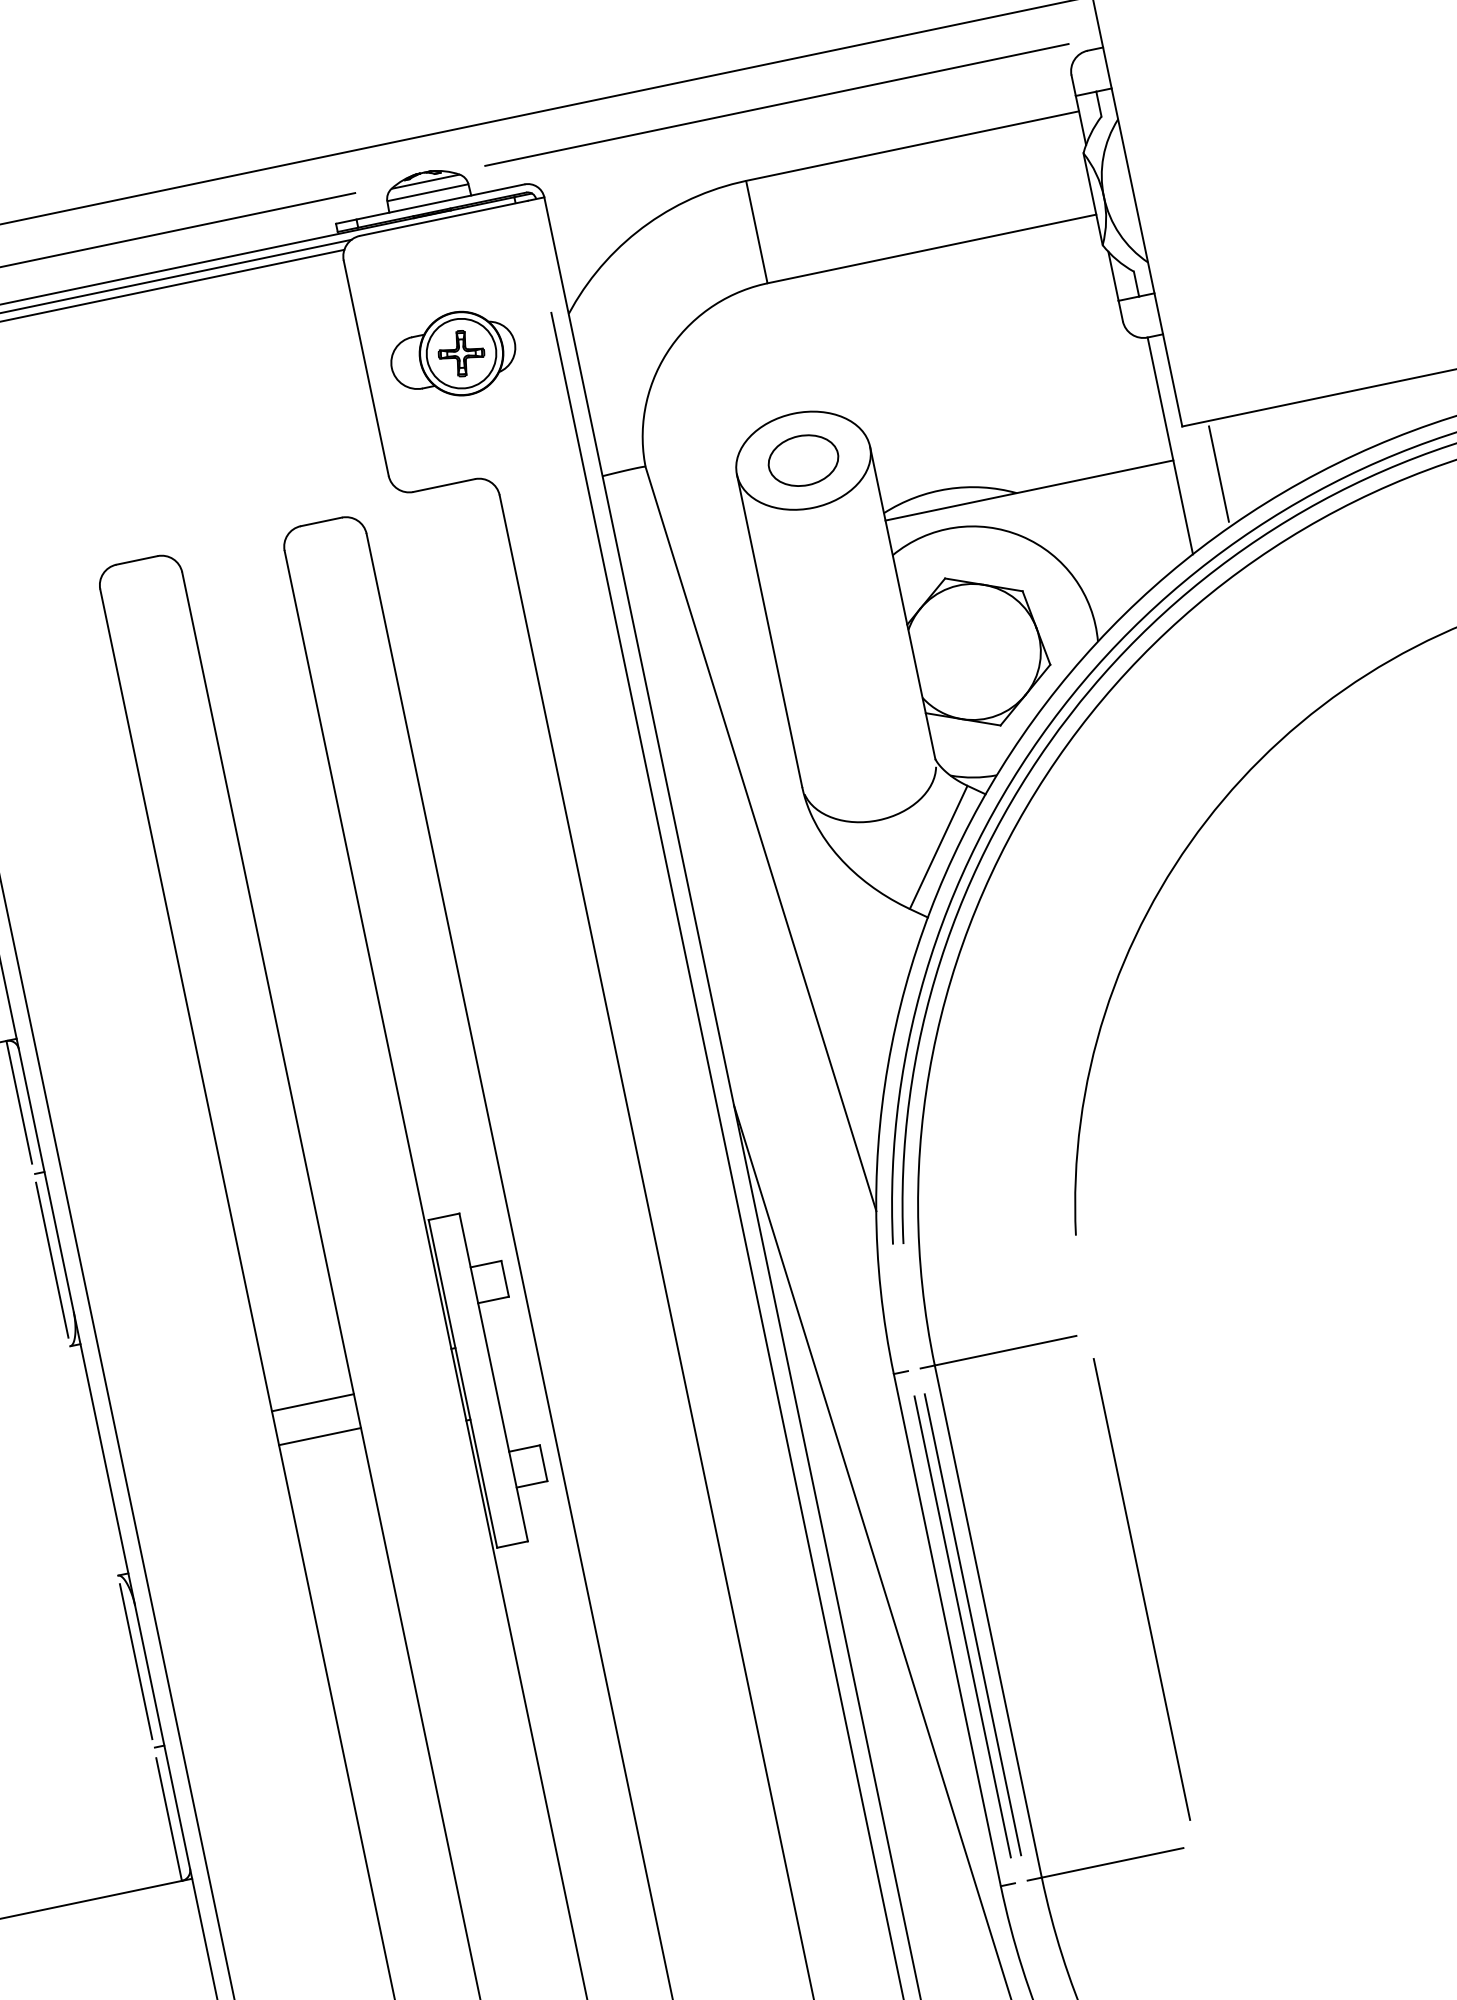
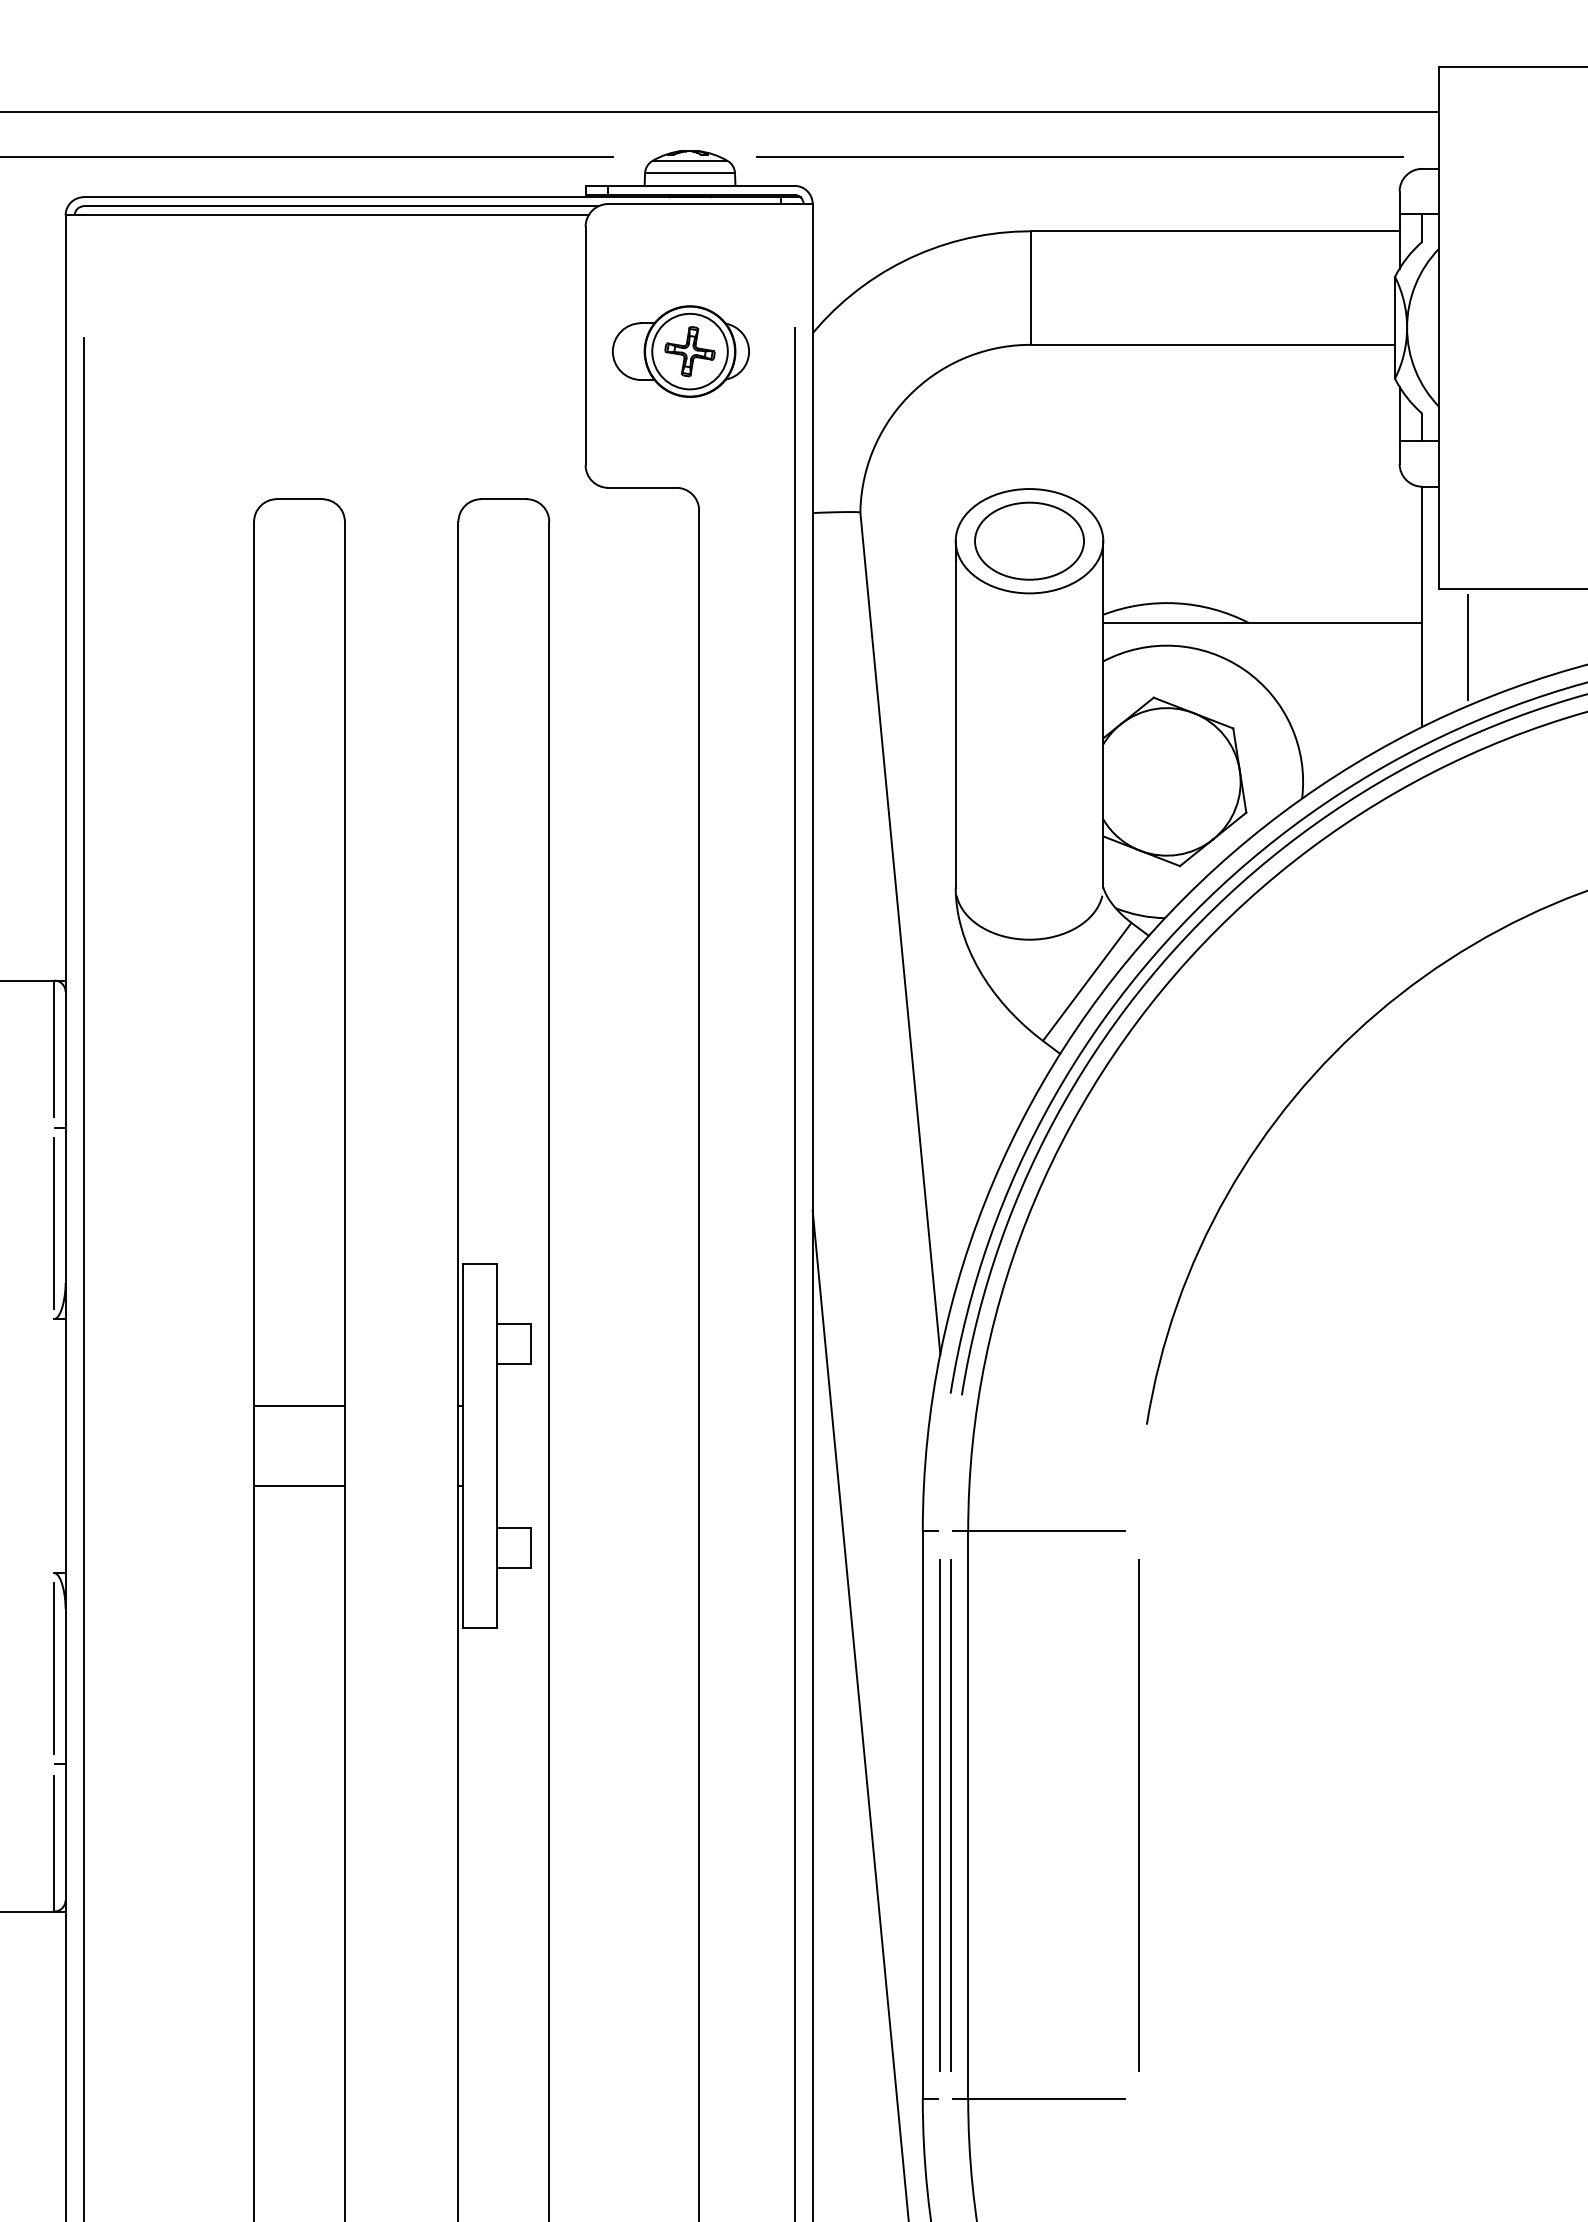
part: (803, 460) -> (1029, 540), size x1.43
line: (312, 1402) -> (299, 1485), moved
line: (320, 1436) -> (299, 1406), moved

